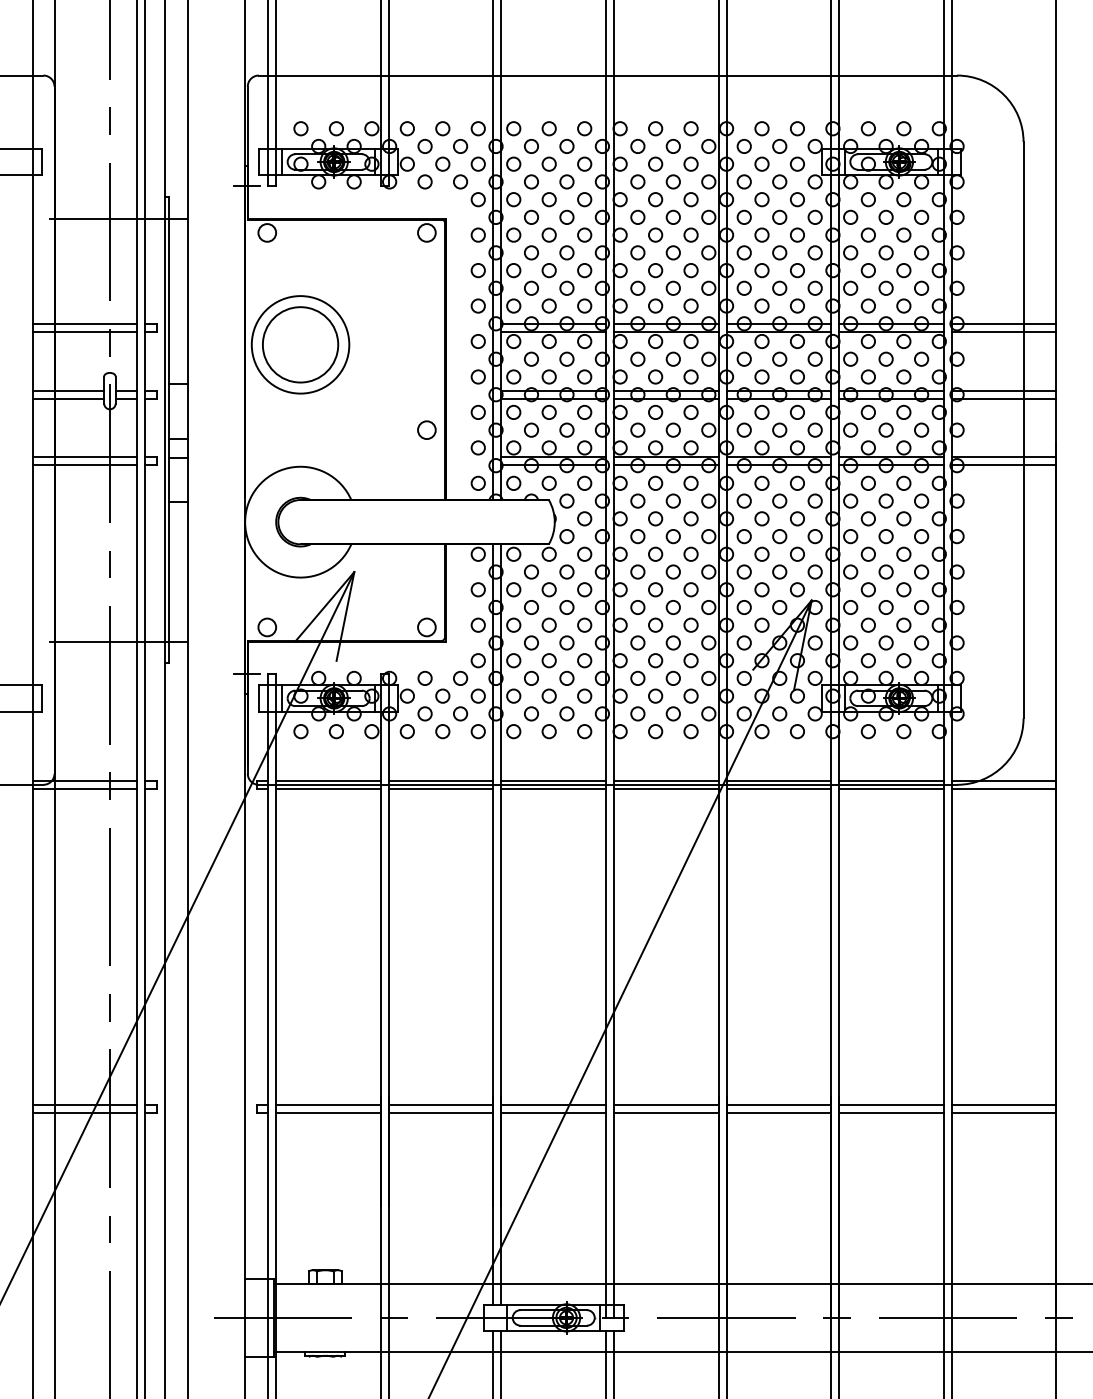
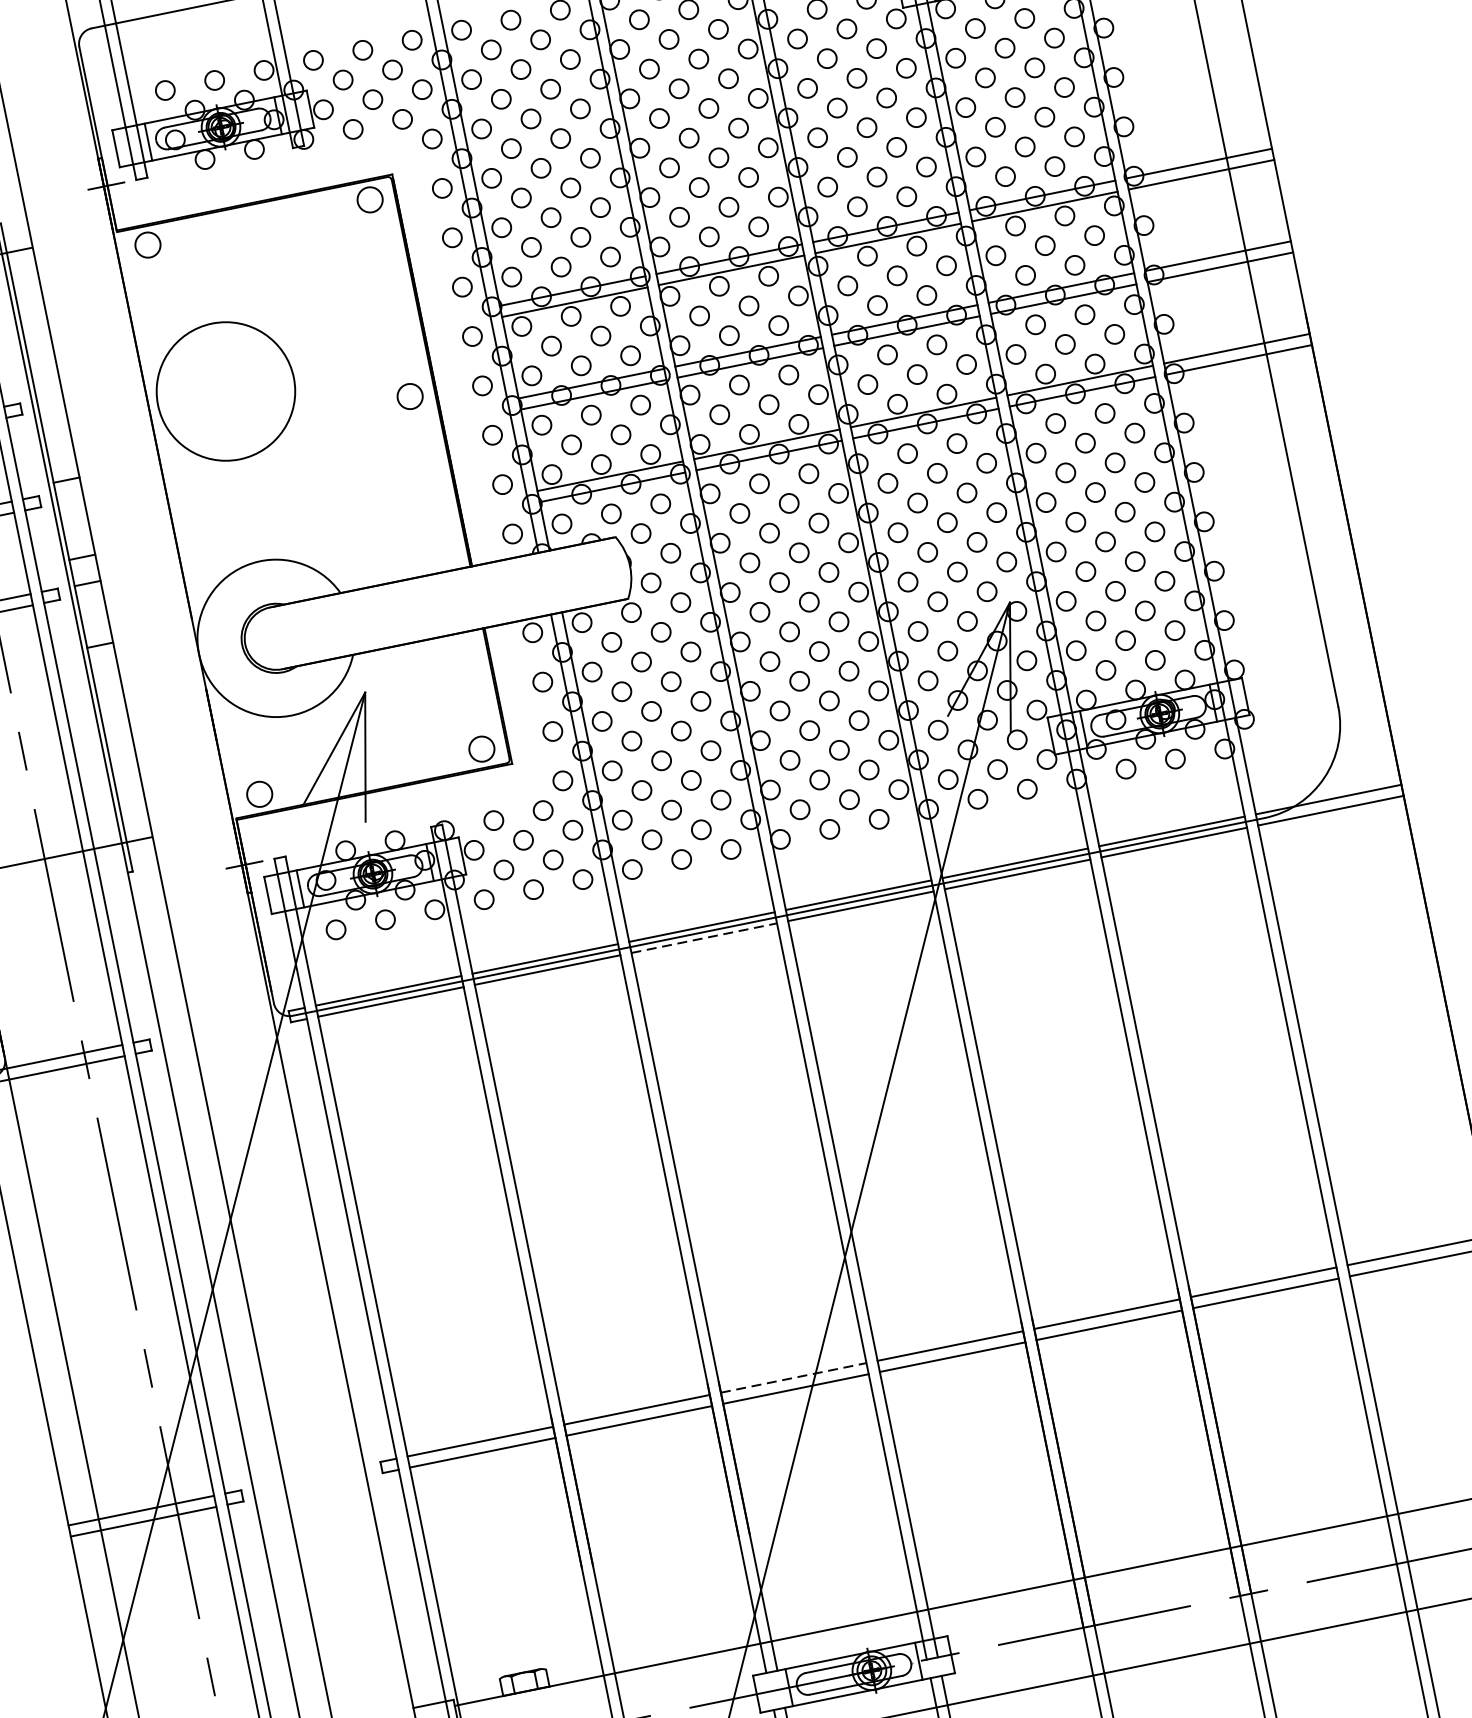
circle: (300, 344) -> (225, 391), removed
circle: (426, 429) -> (409, 395), moved
line: (554, 789) -> (705, 938), solid -> dashed
line: (554, 1104) -> (794, 1377), solid -> dashed

